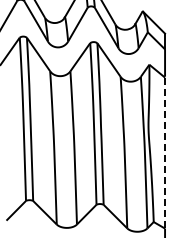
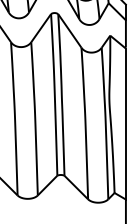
line: (165, 153) -> (126, 124), dashed -> solid

